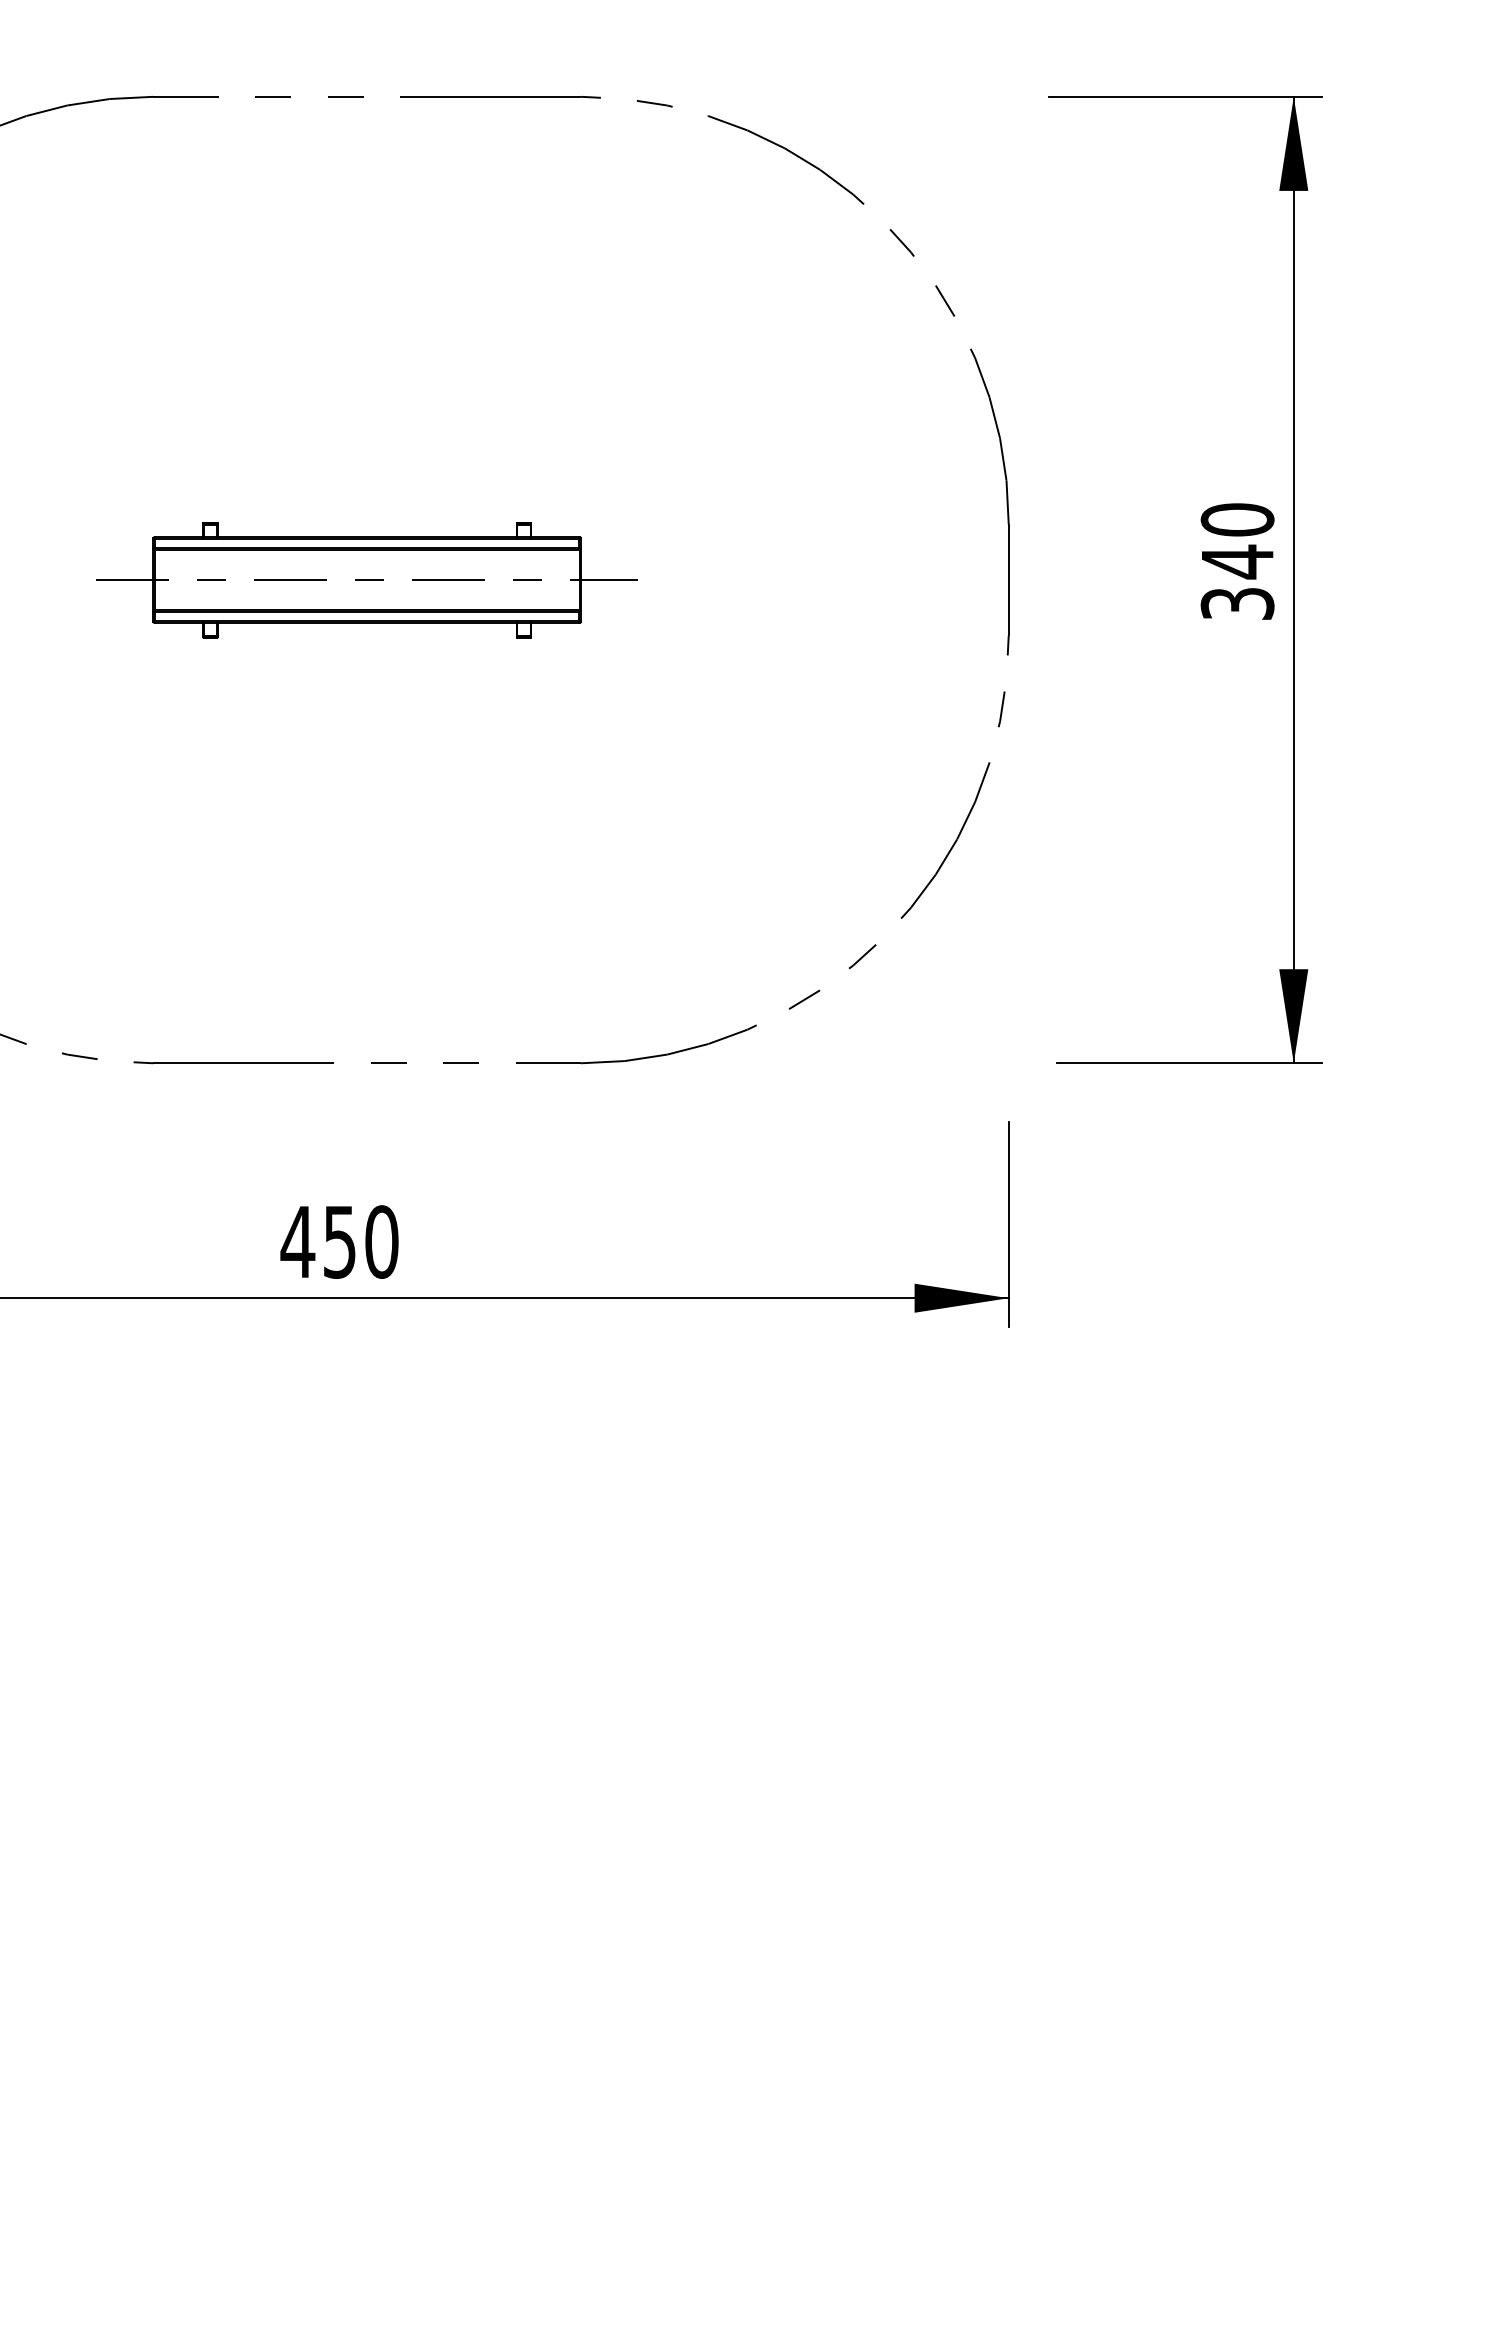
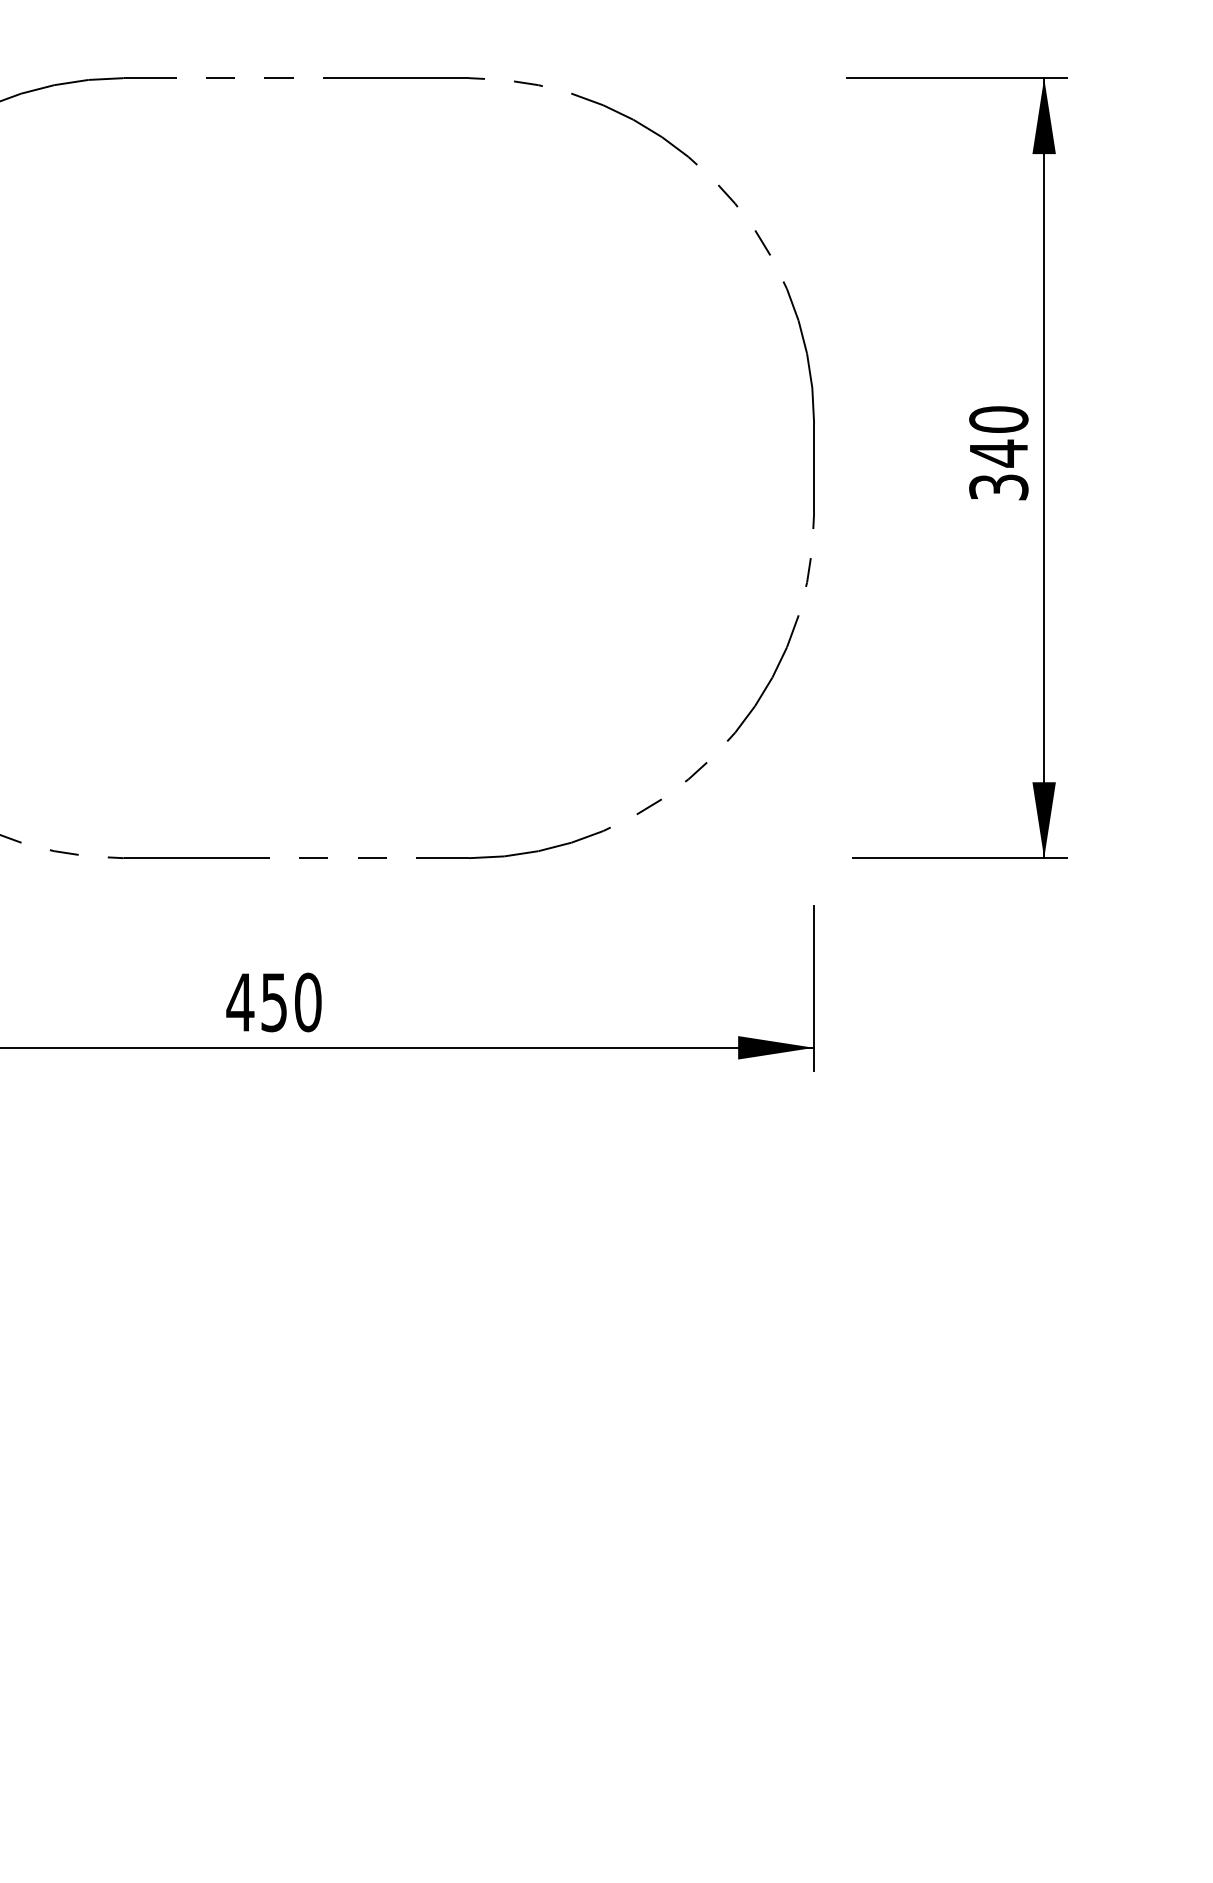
part: (366, 580) -> (295, 468), removed

